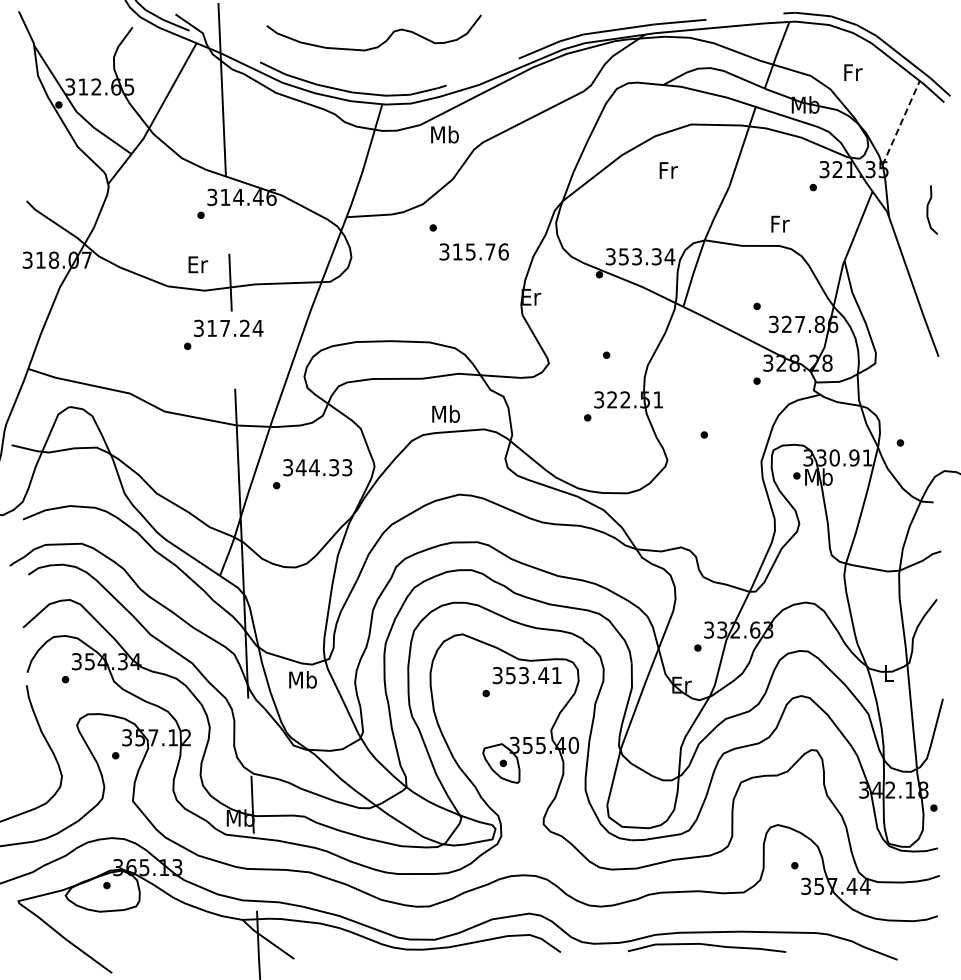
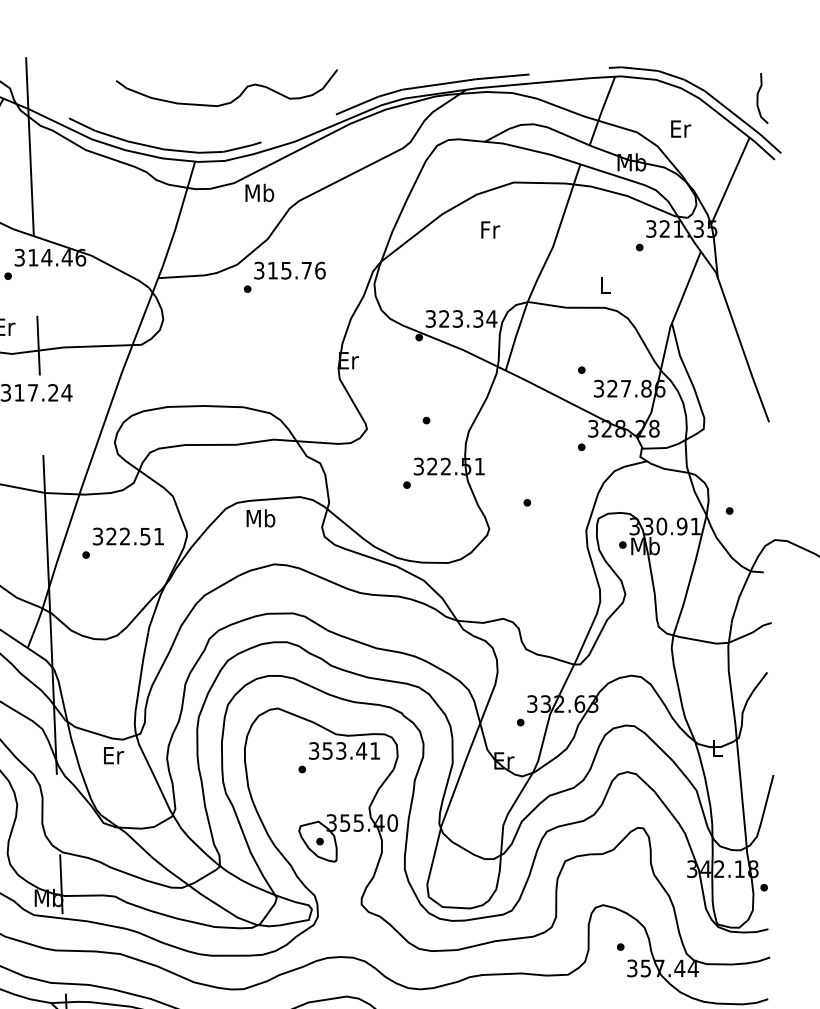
curve: (379, 44) -> (232, 99), moved
text: (853, 72) -> (681, 128), Fr -> Er
line: (901, 122) -> (730, 180), dashed -> solid
curve: (928, 209) -> (758, 97), moved
text: (780, 223) -> (605, 284), Fr -> L
text: (473, 251) -> (289, 270), moved
text: (623, 256) -> (443, 318), 353.34 -> 323.34
text: (445, 413) -> (260, 517), moved
text: (323, 467) -> (134, 536), 344.33 -> 322.51
text: (302, 679) -> (112, 755), Mb -> Er

